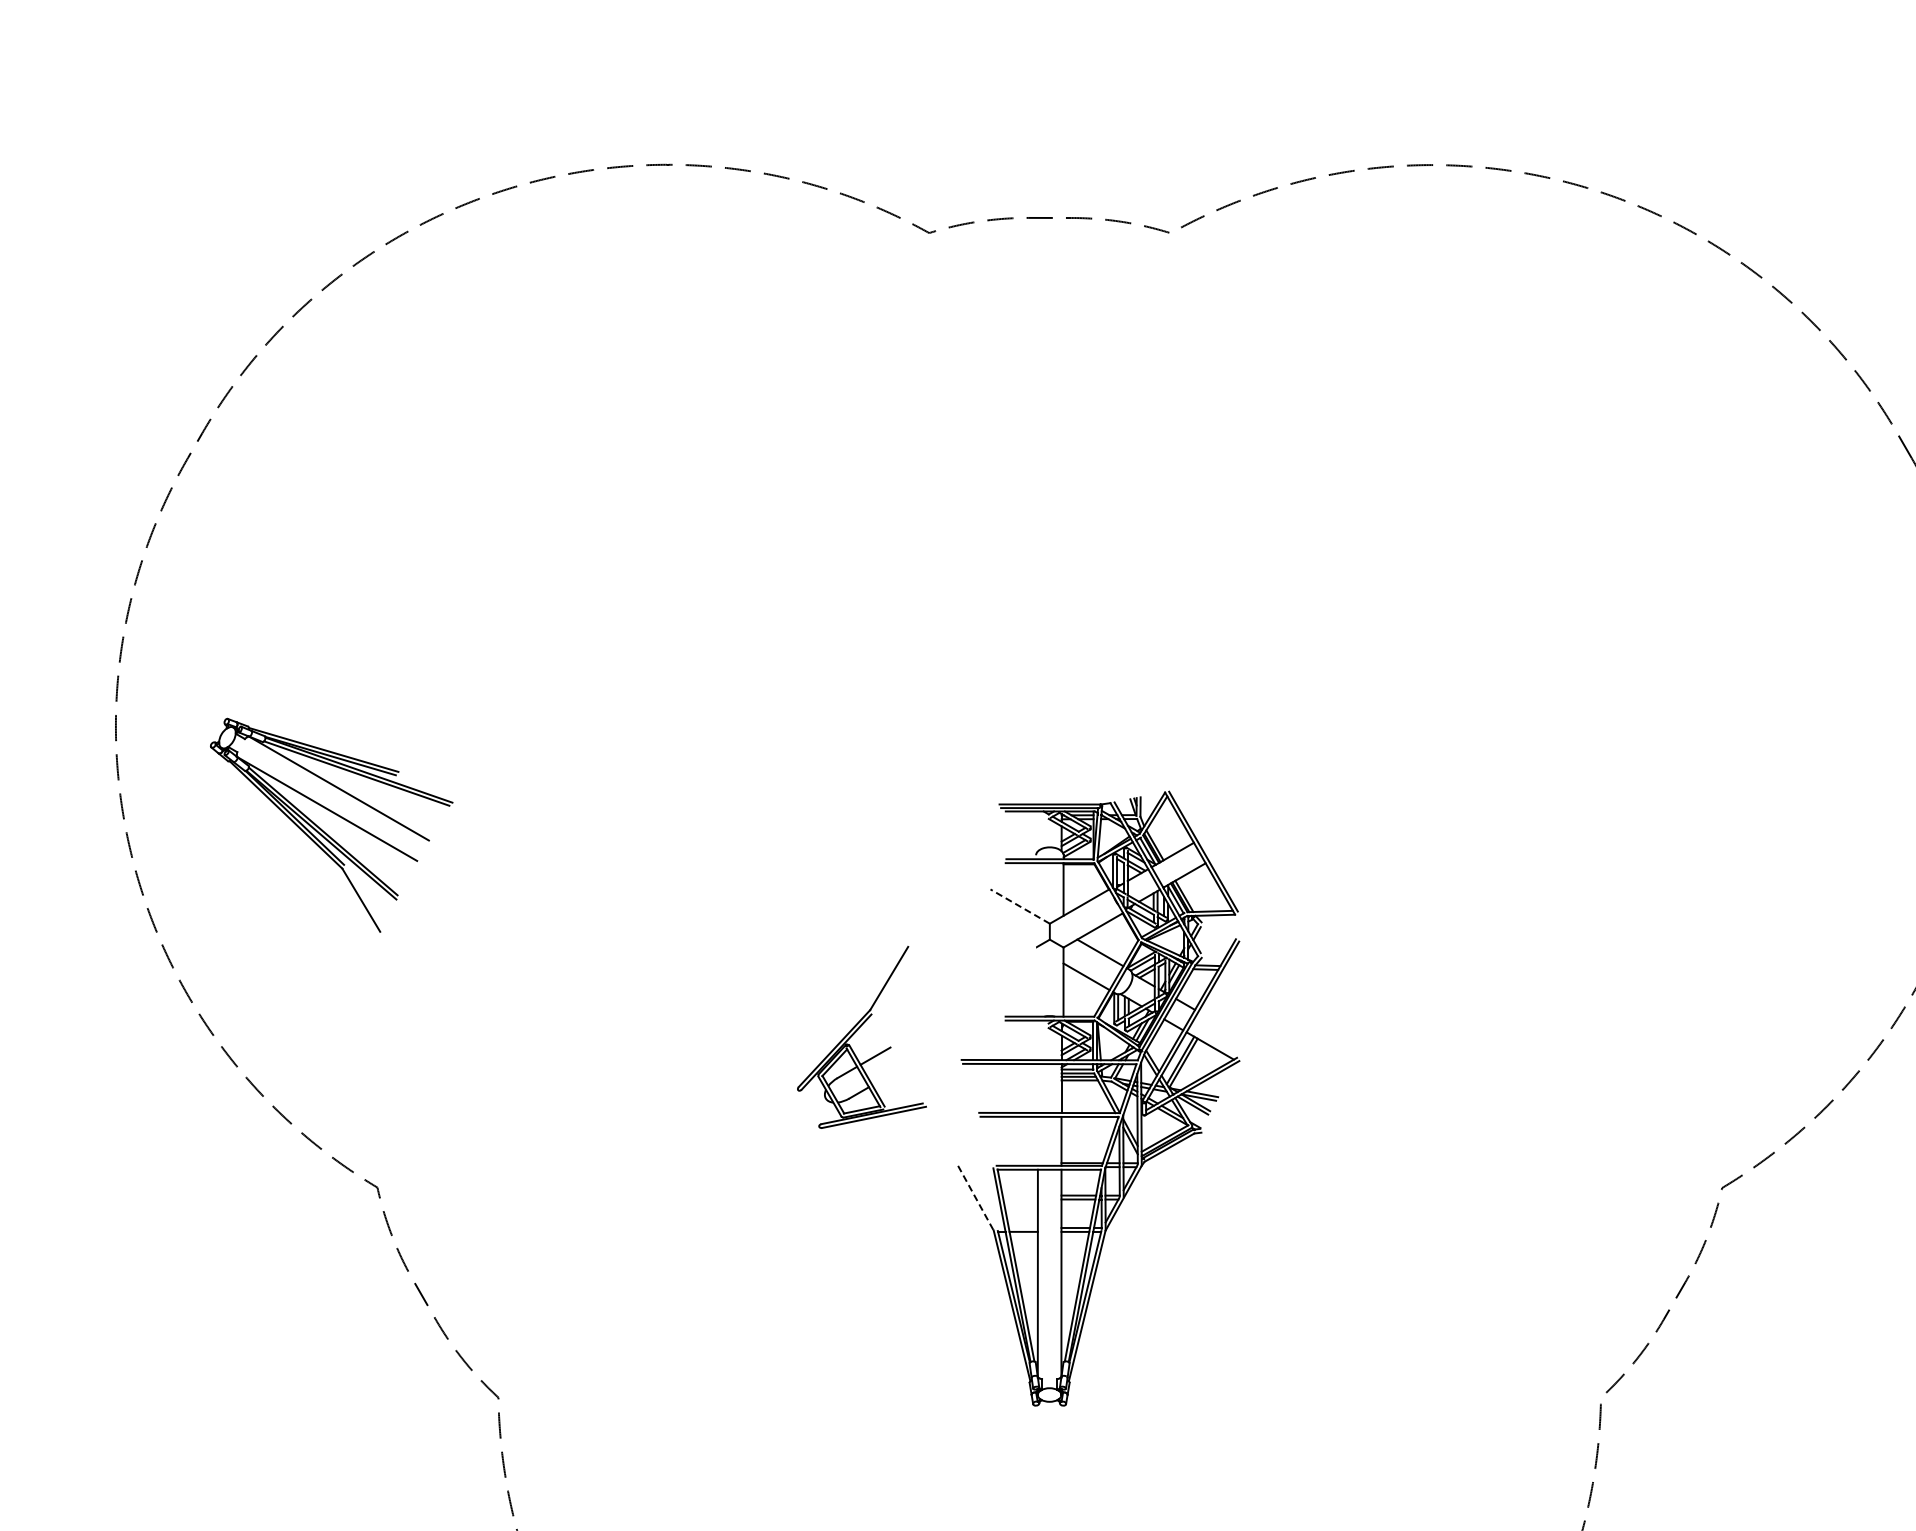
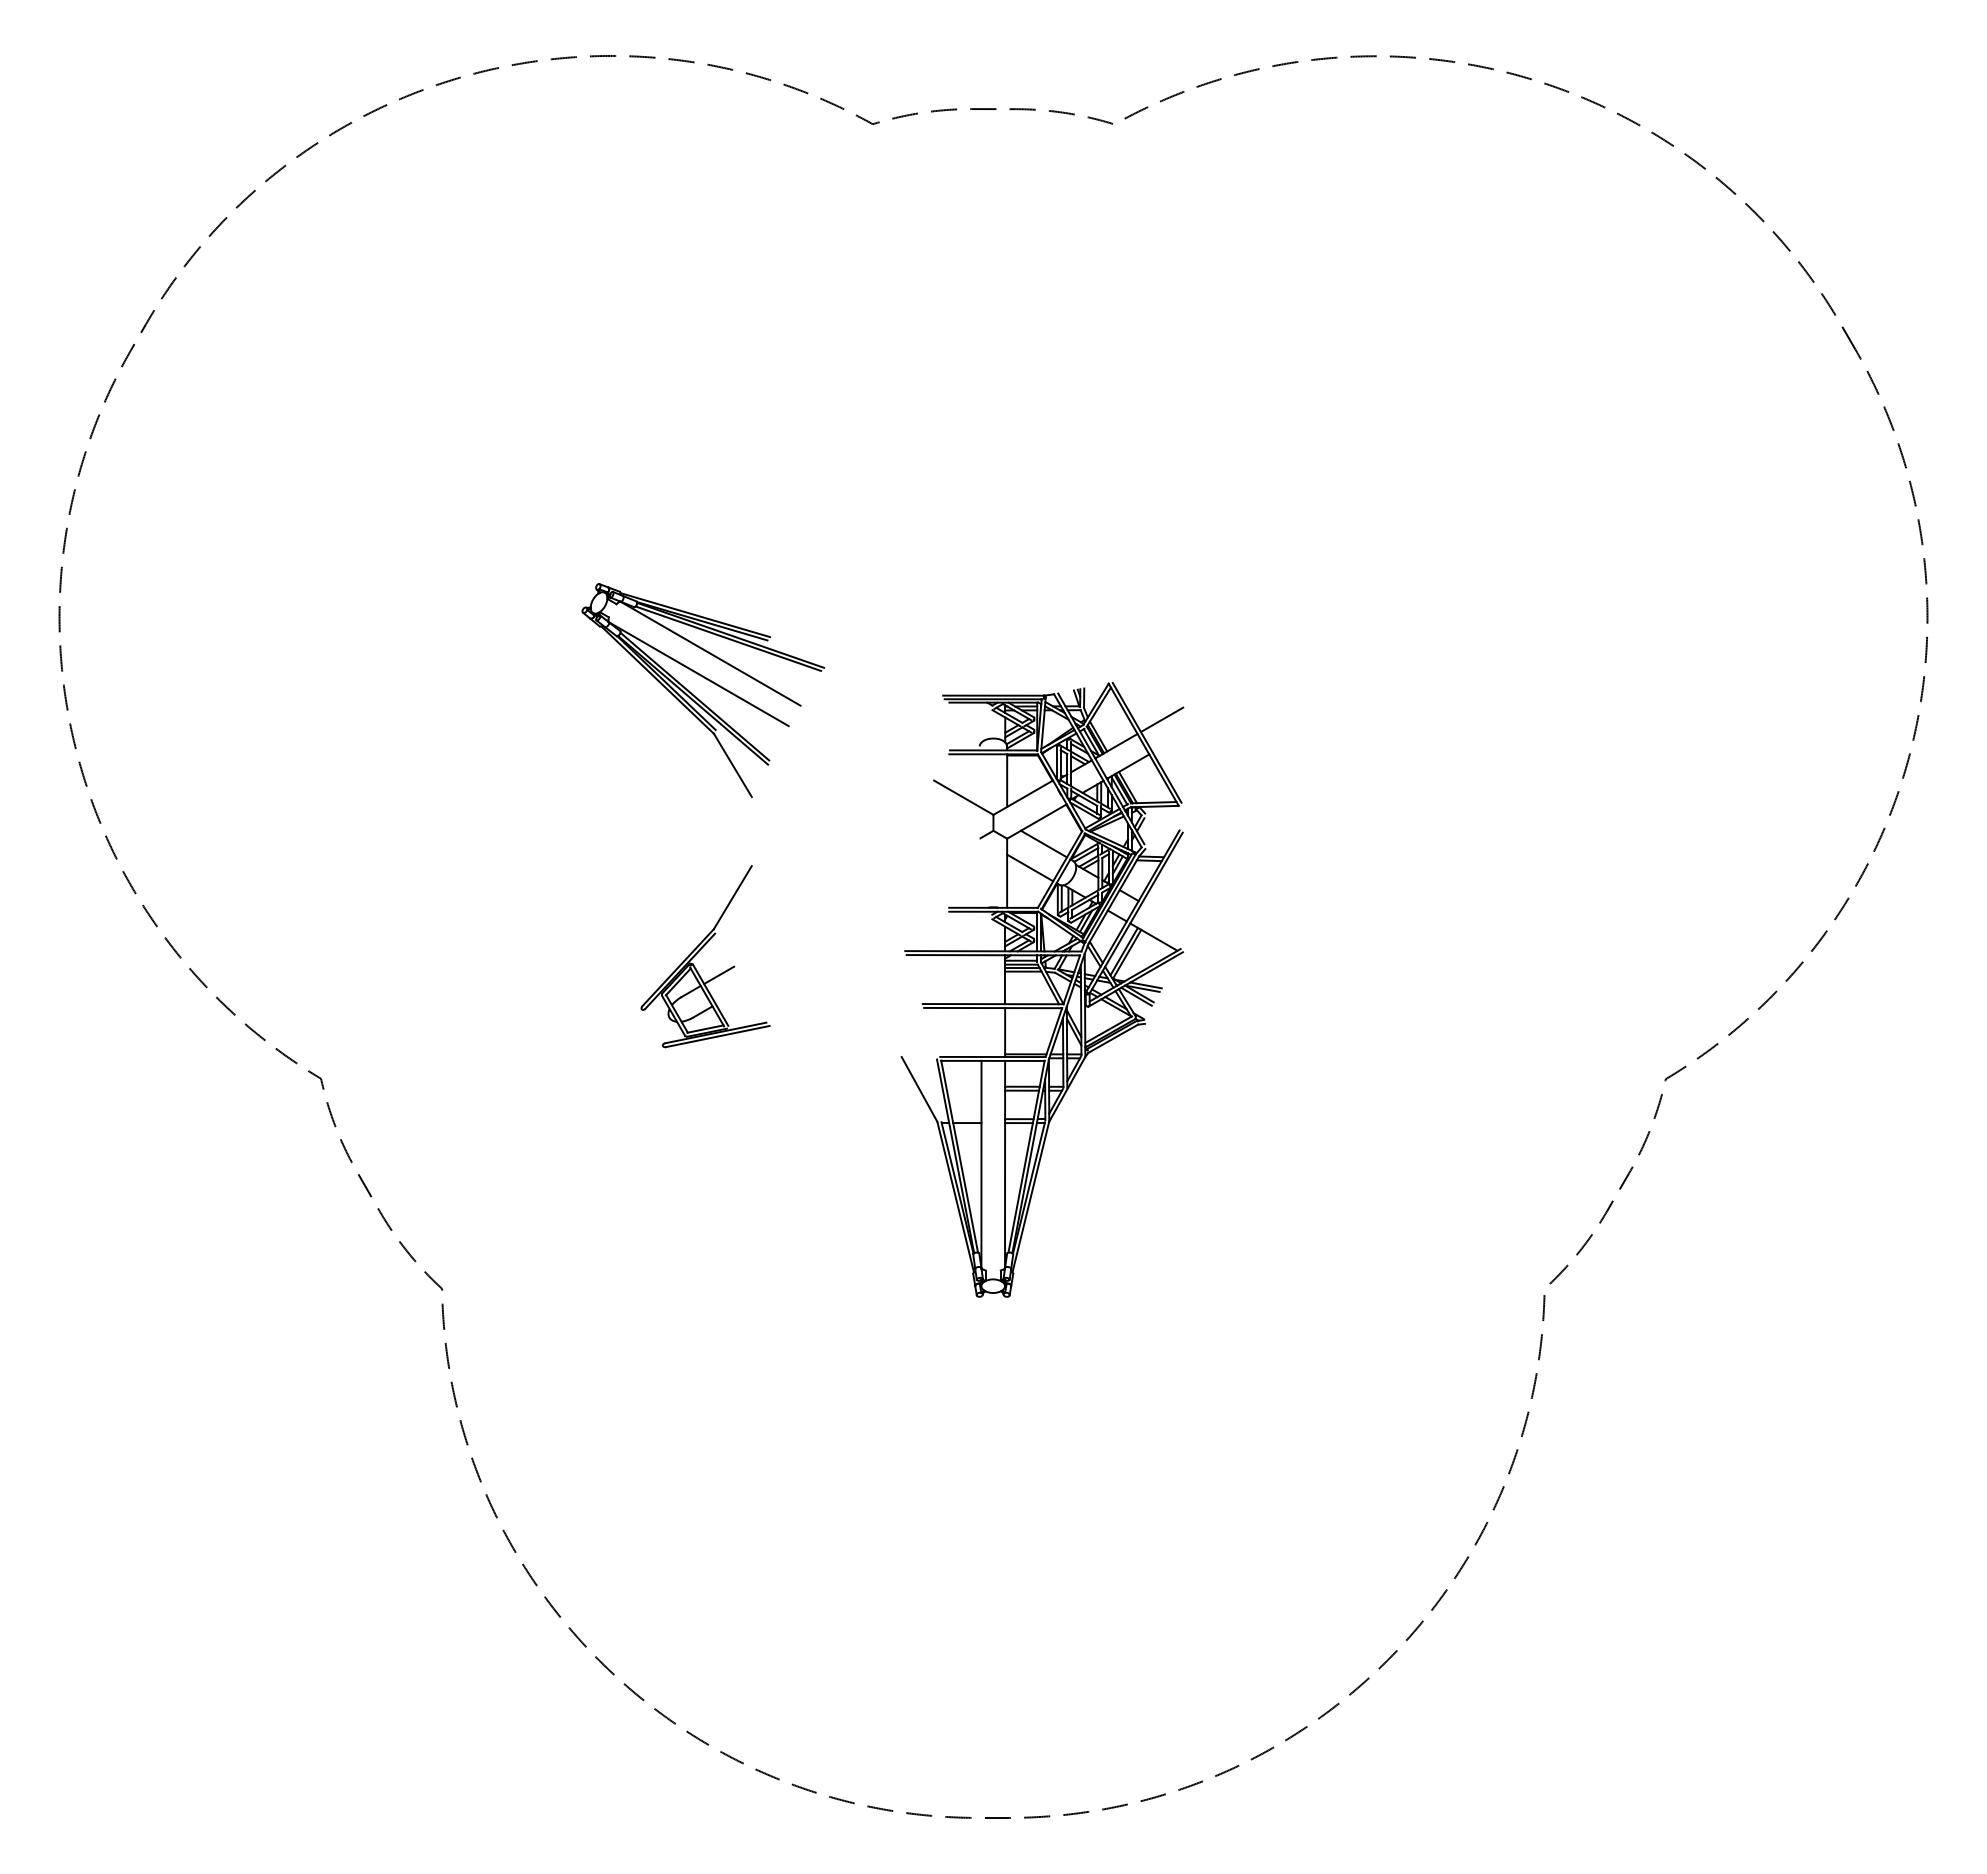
line: (1217, 828) -> (1161, 719), added
part: (324, 831) -> (696, 696), moved
line: (1019, 906) -> (963, 797), dashed -> solid
part: (856, 1031) -> (700, 950), moved
line: (975, 1198) -> (919, 1089), dashed -> solid

